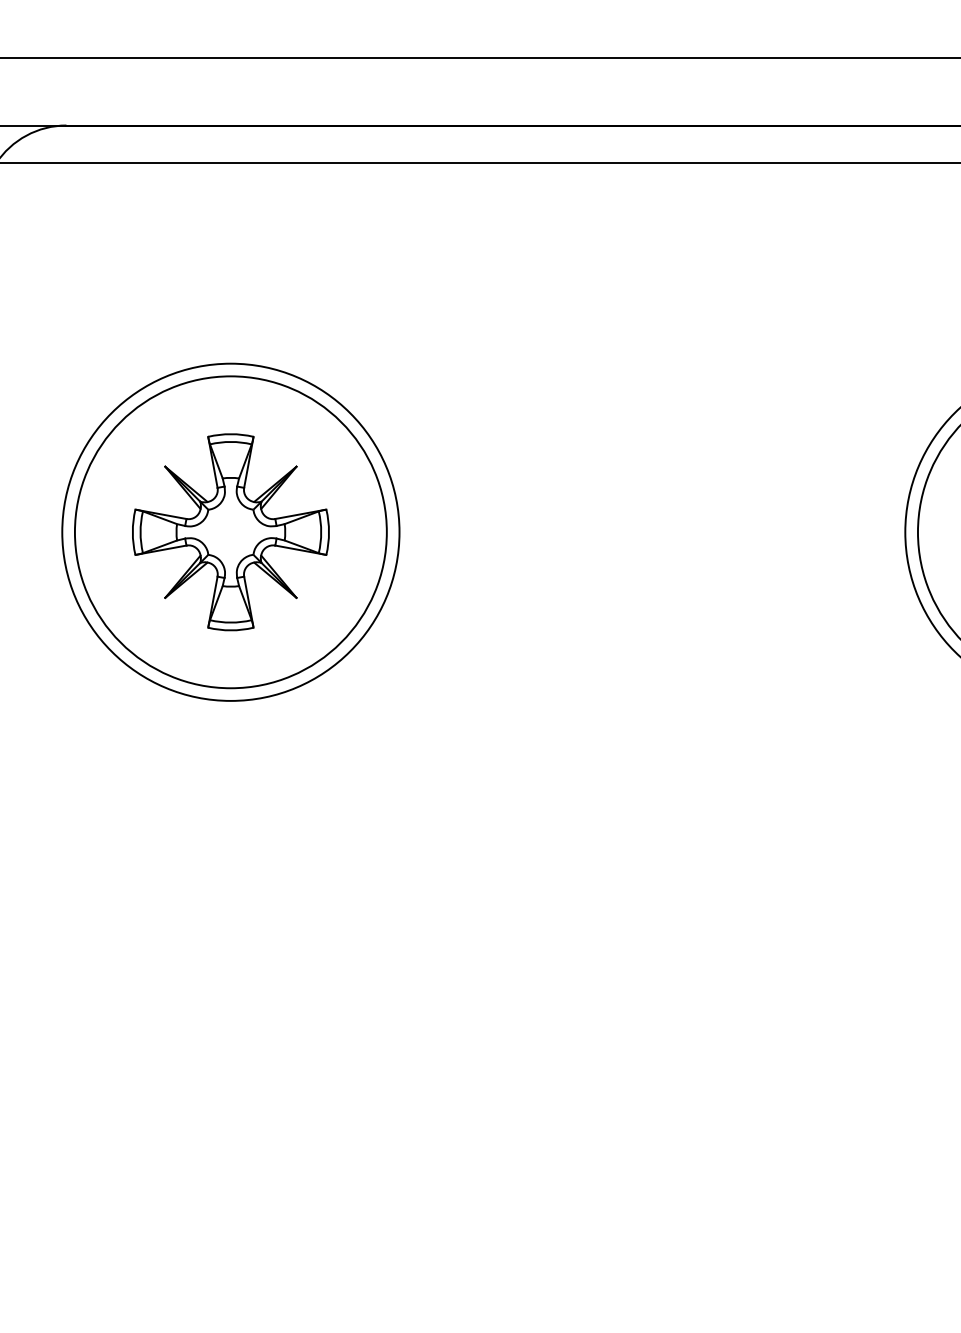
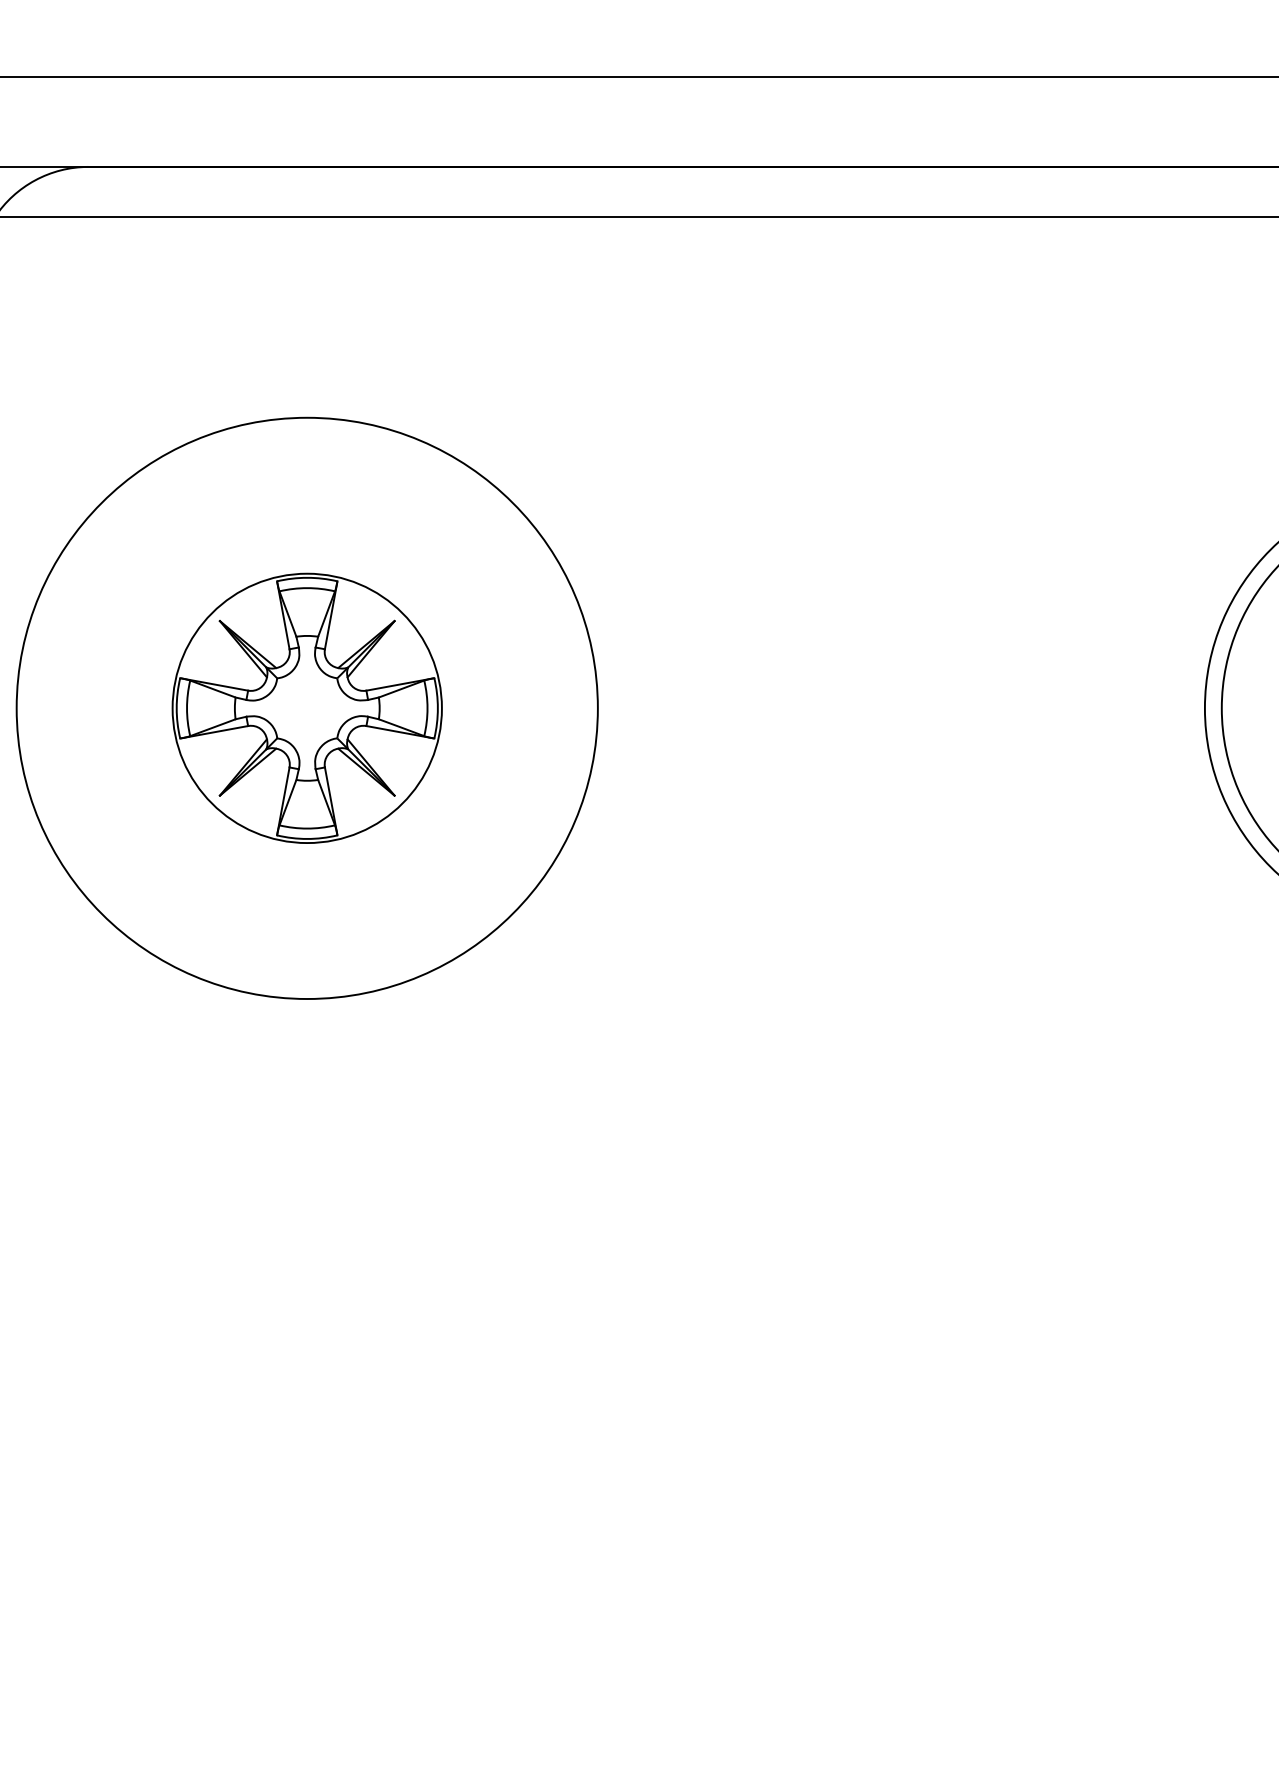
circle: (230, 531) -> (306, 707), size x0.6
circle: (230, 531) -> (306, 707), size x1.4

